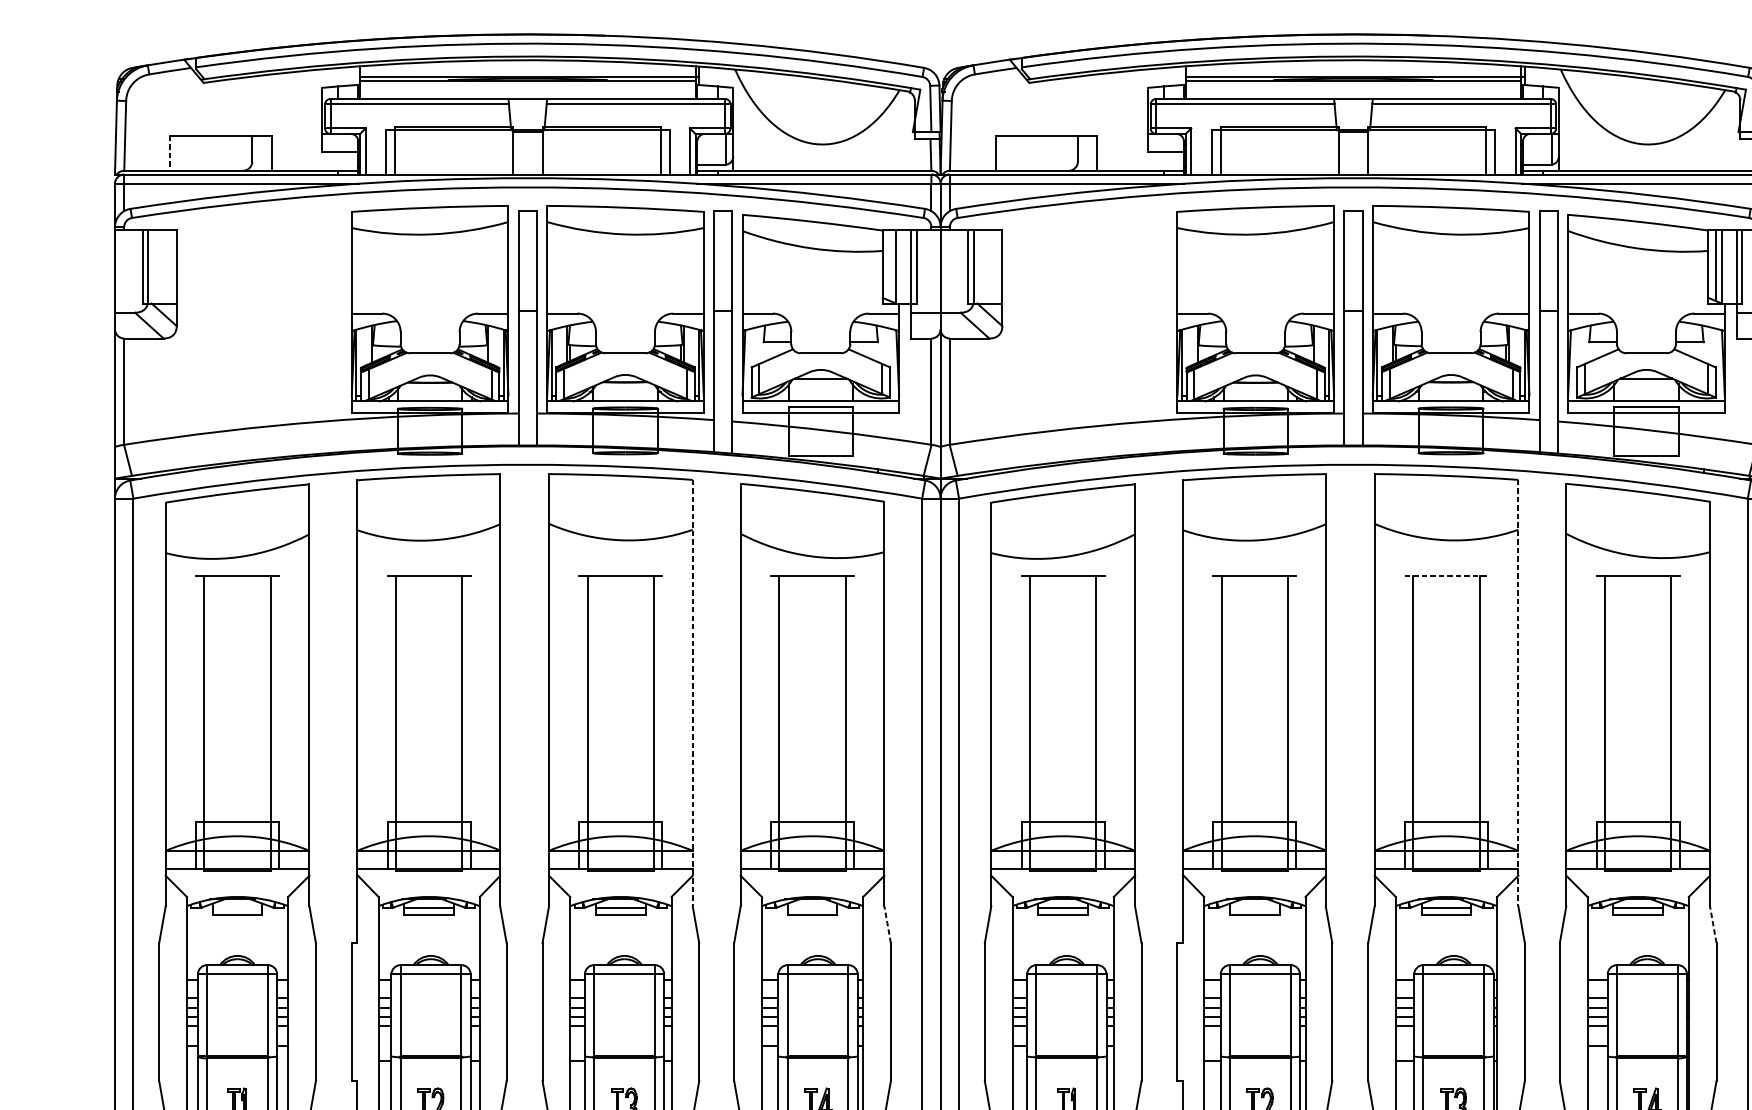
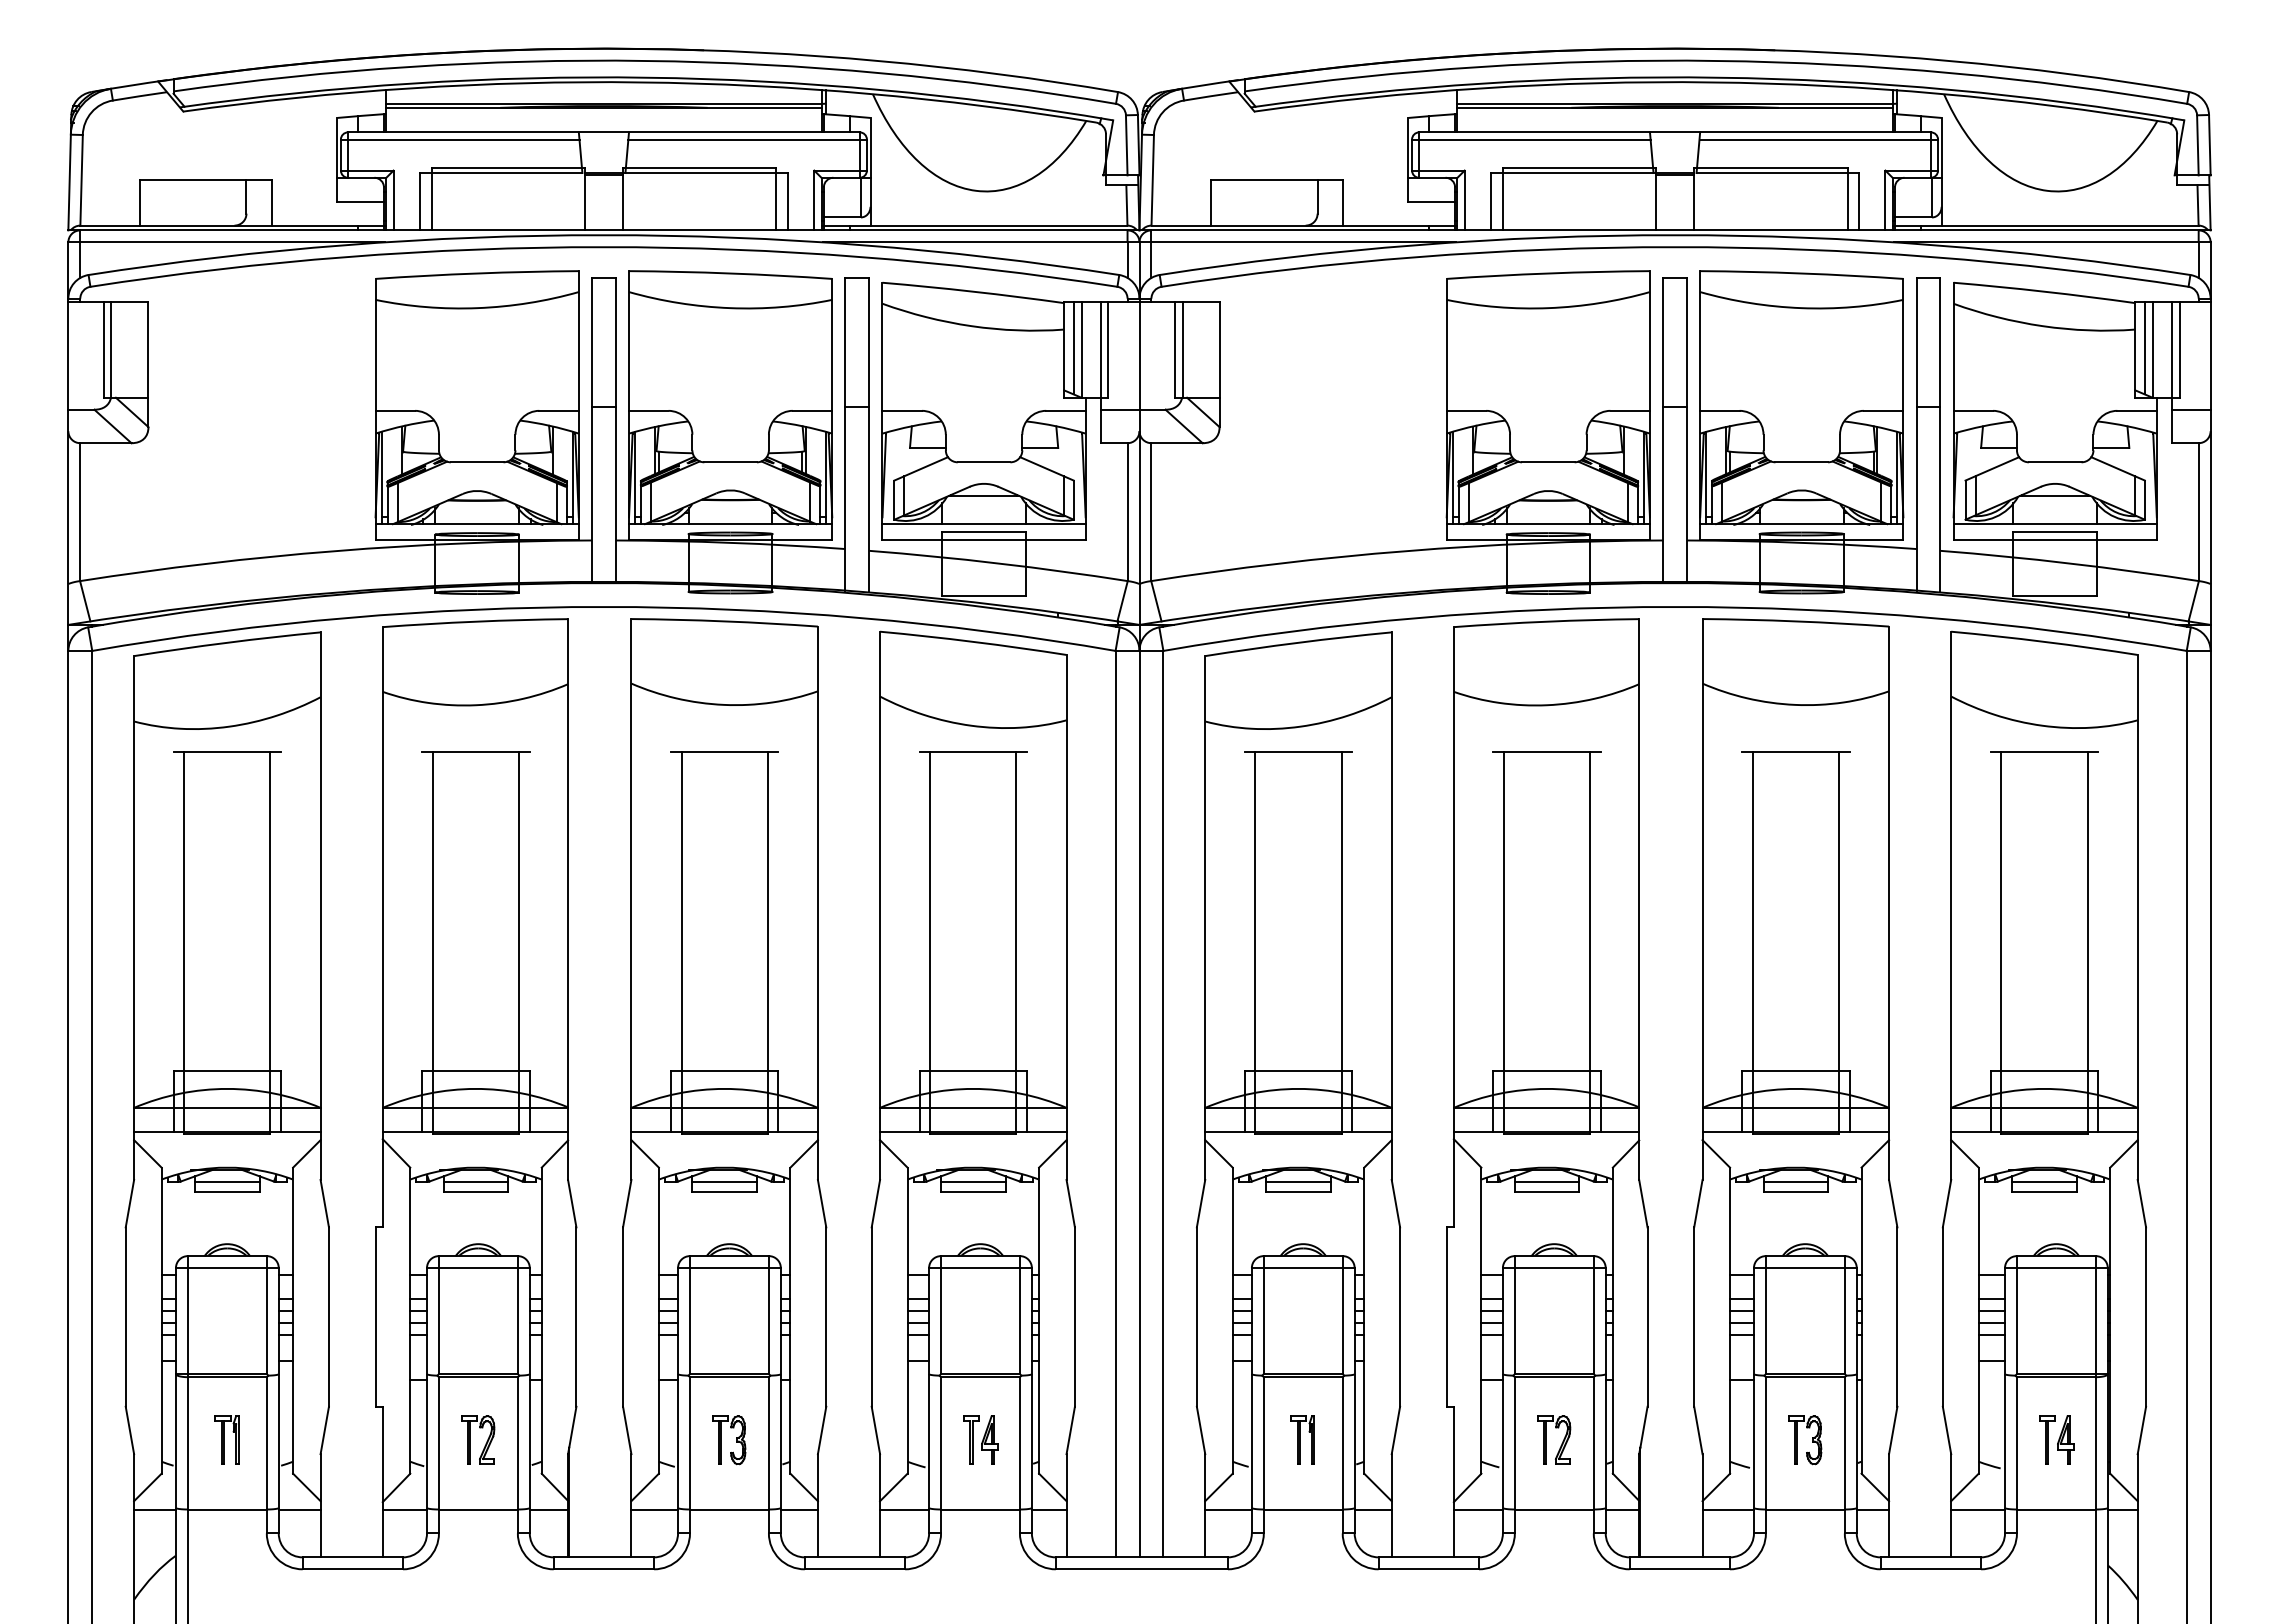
line: (170, 153) -> (140, 202), dashed -> solid
line: (889, 265) -> (1073, 348), added
line: (1446, 576) -> (1795, 751), dashed -> solid
line: (692, 693) -> (817, 903), dashed -> solid
line: (1518, 693) -> (1889, 903), dashed -> solid
line: (237, 907) -> (227, 1181), added
line: (812, 907) -> (973, 1181), added
line: (1254, 907) -> (1546, 1181), added
line: (887, 924) -> (1070, 1203), dashed -> solid
line: (1712, 924) -> (2141, 1203), dashed -> solid

